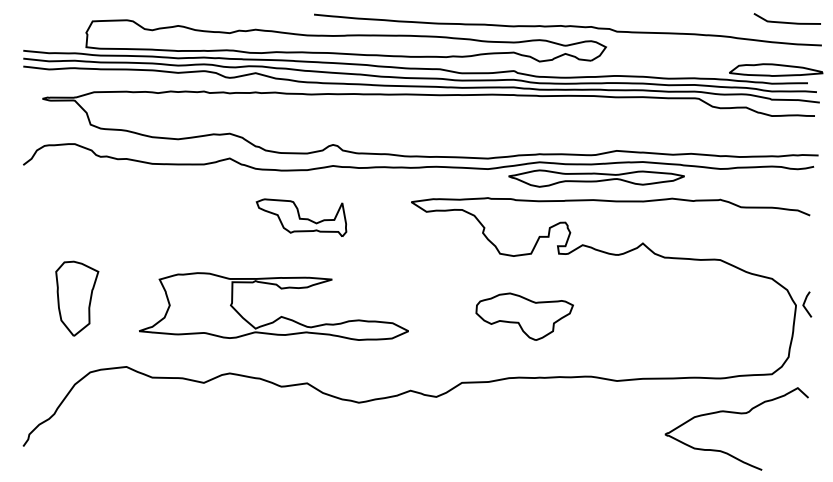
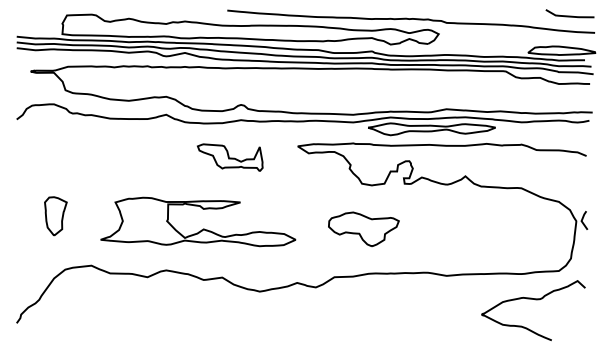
part: (301, 217) -> (230, 157), moved
part: (76, 298) -> (55, 216), size x0.71
part: (524, 316) -> (363, 229), moved

